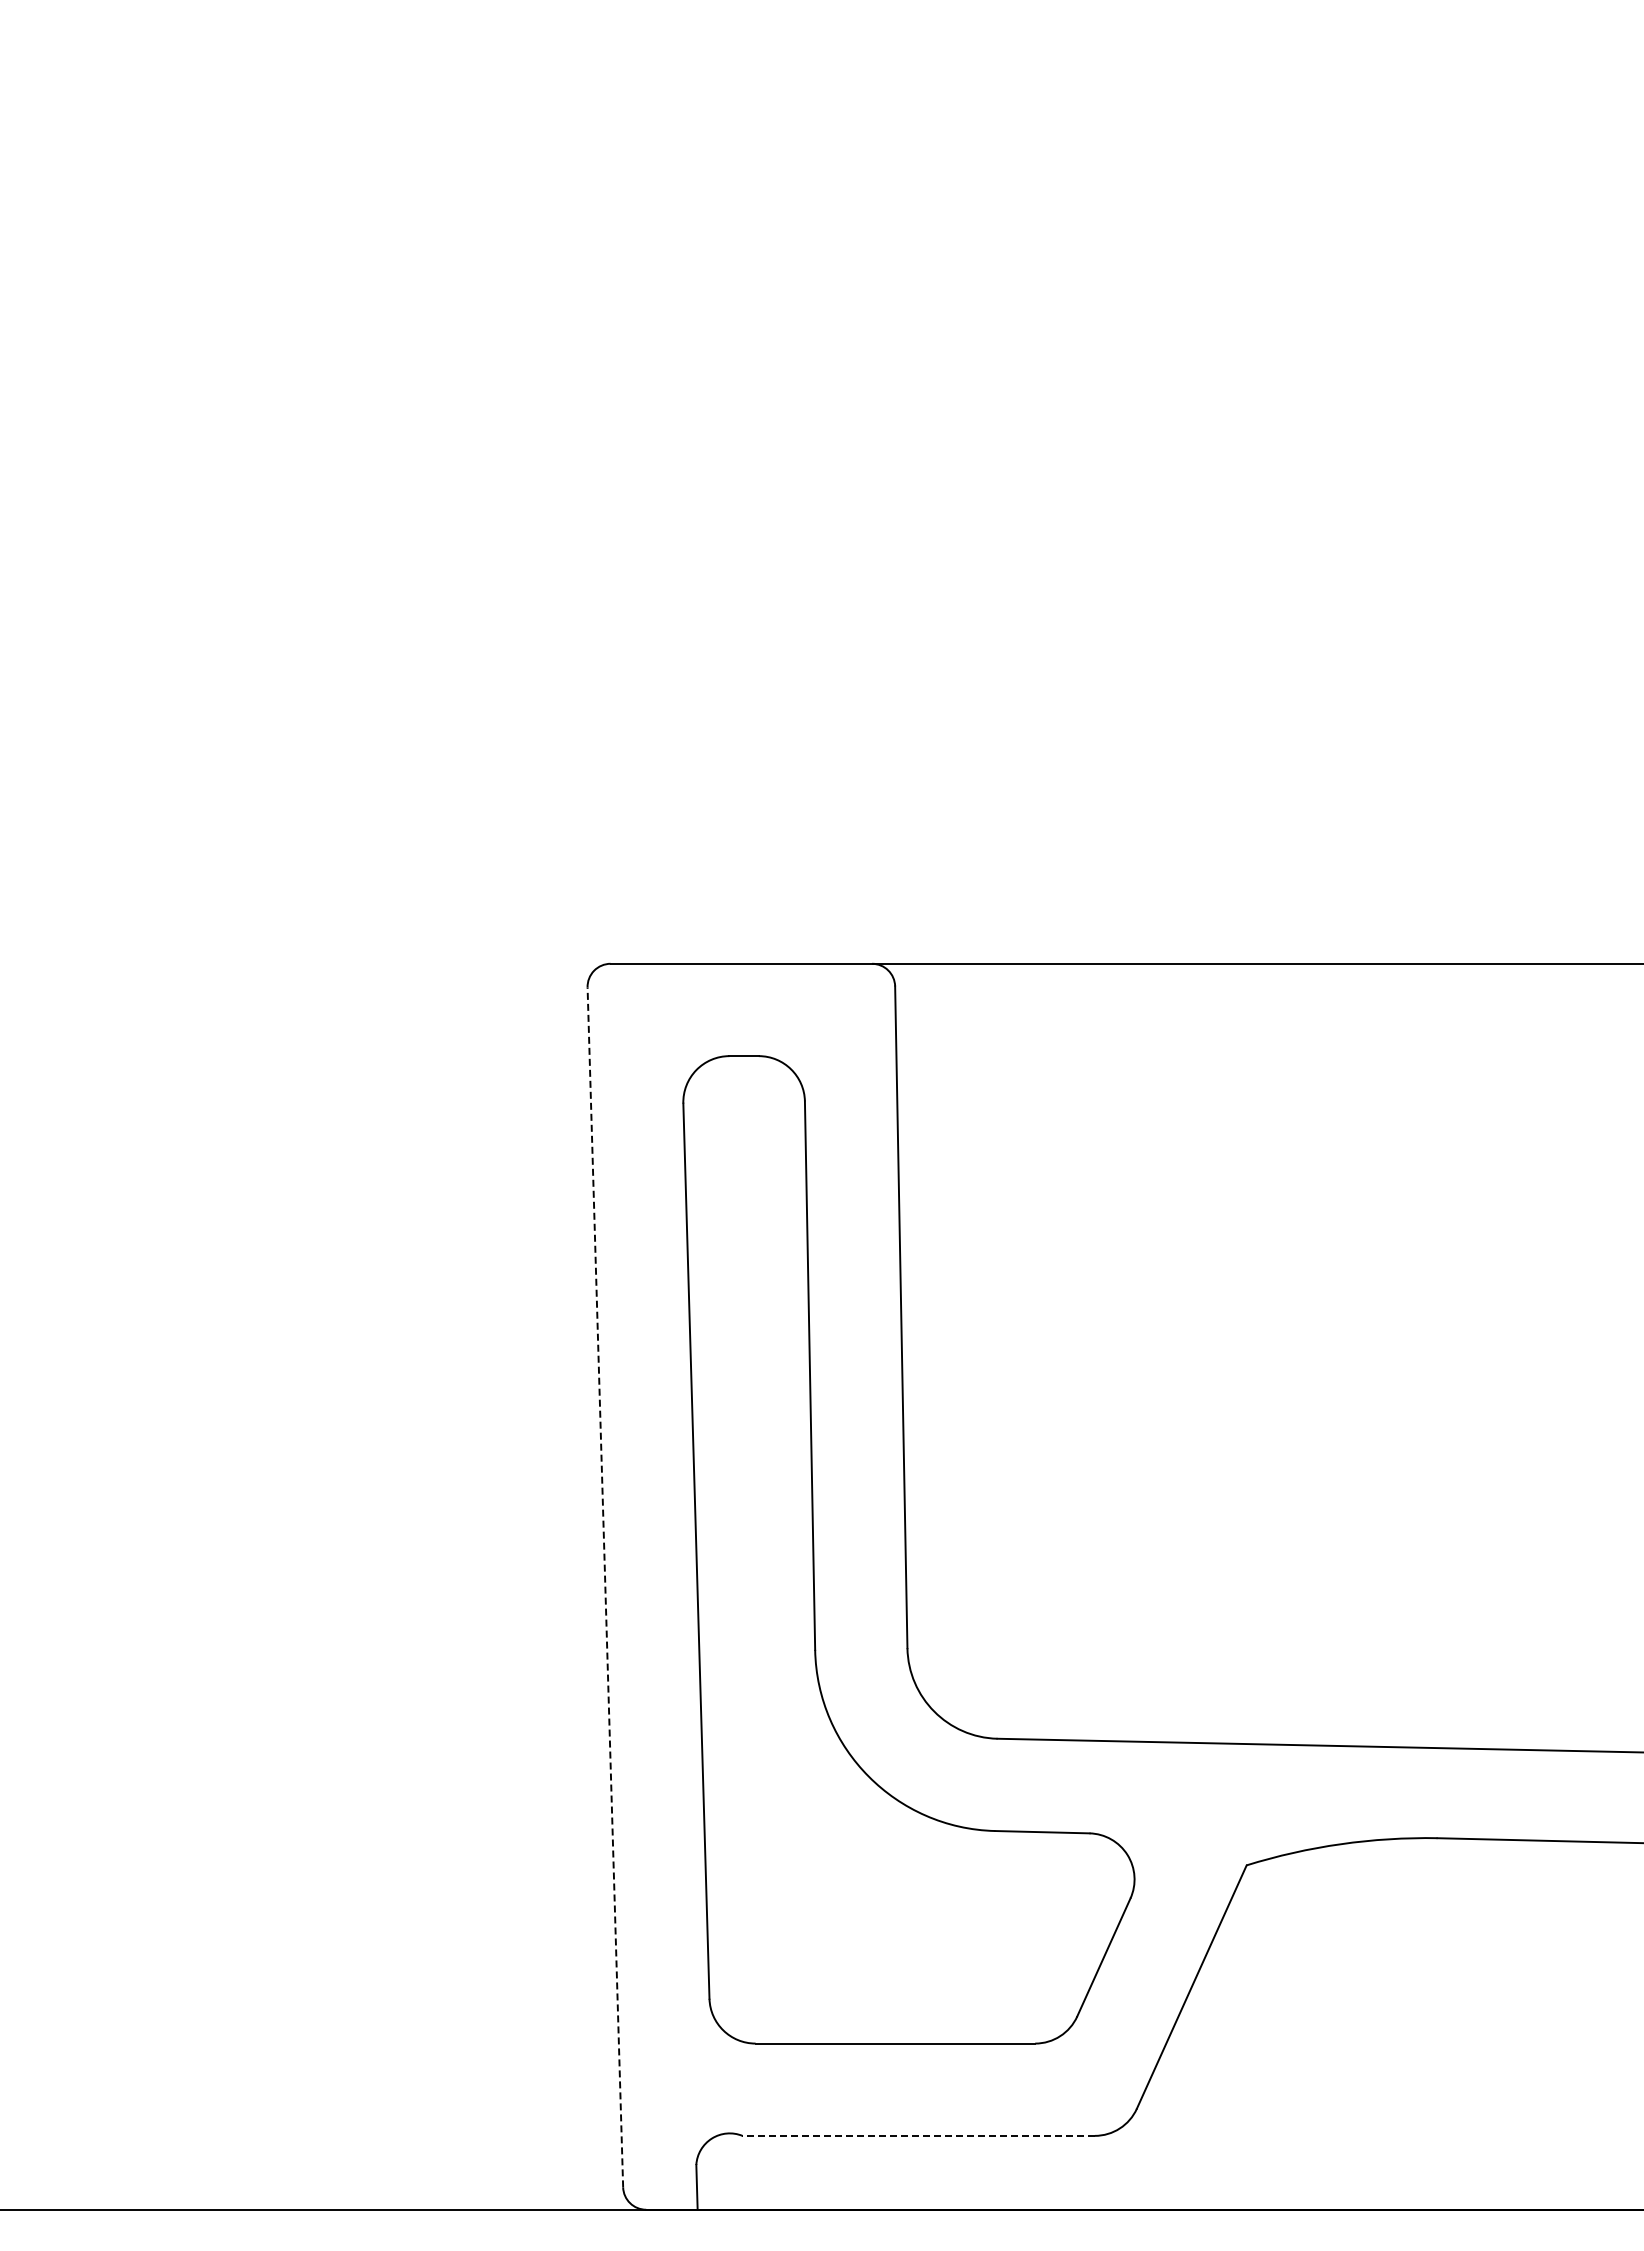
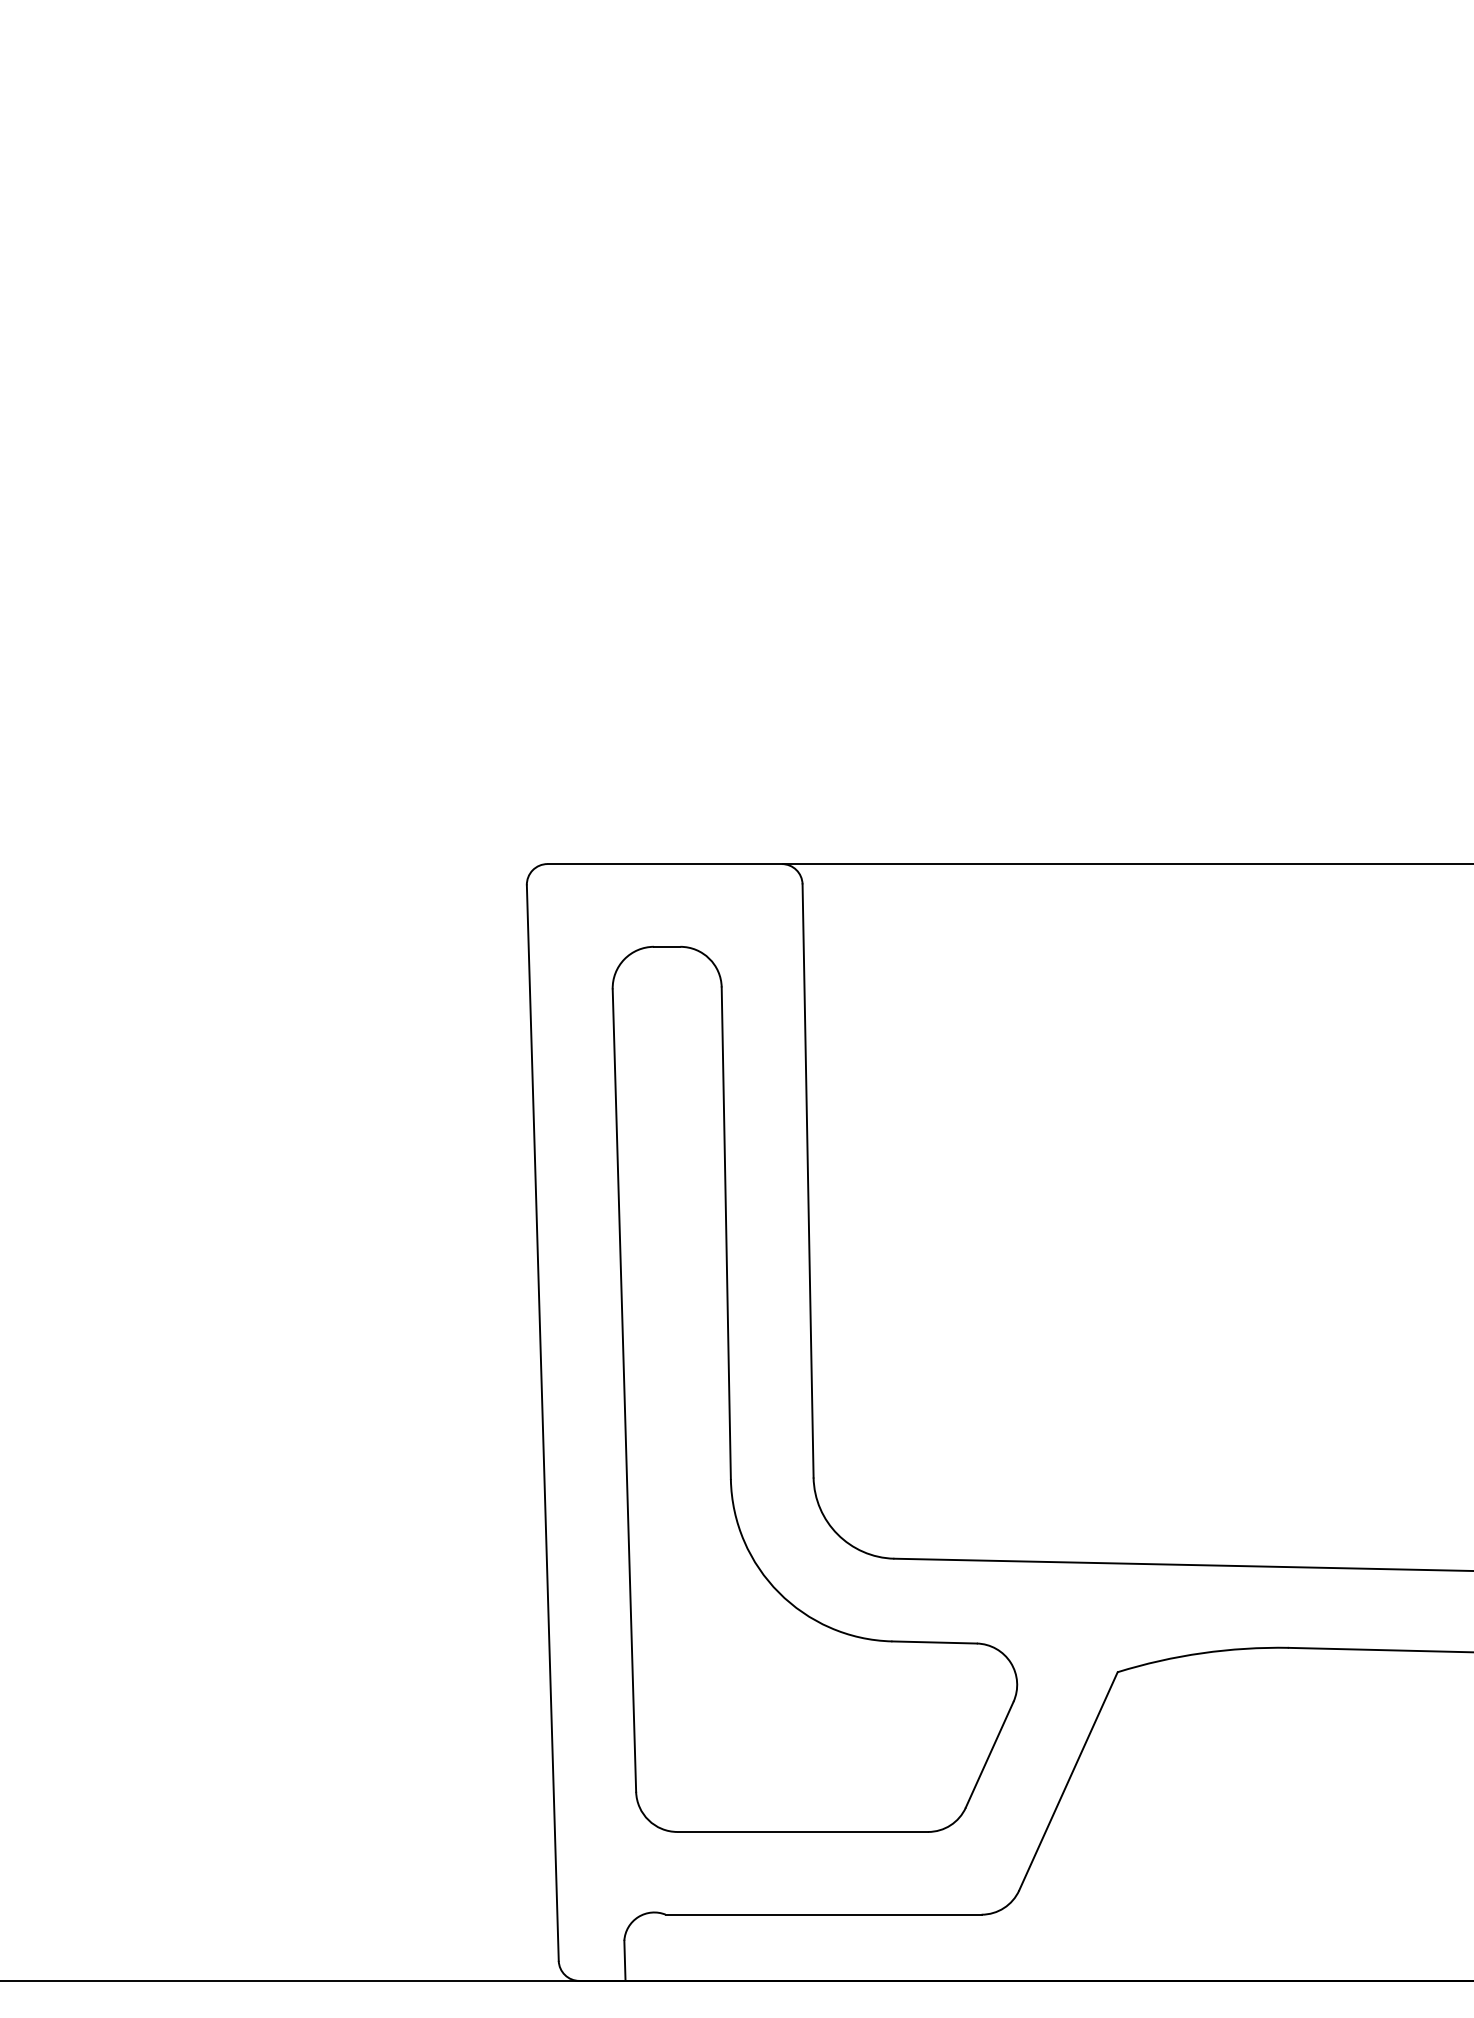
line: (605, 1586) -> (542, 1422), dashed -> solid
line: (918, 2135) -> (823, 1914), dashed -> solid

